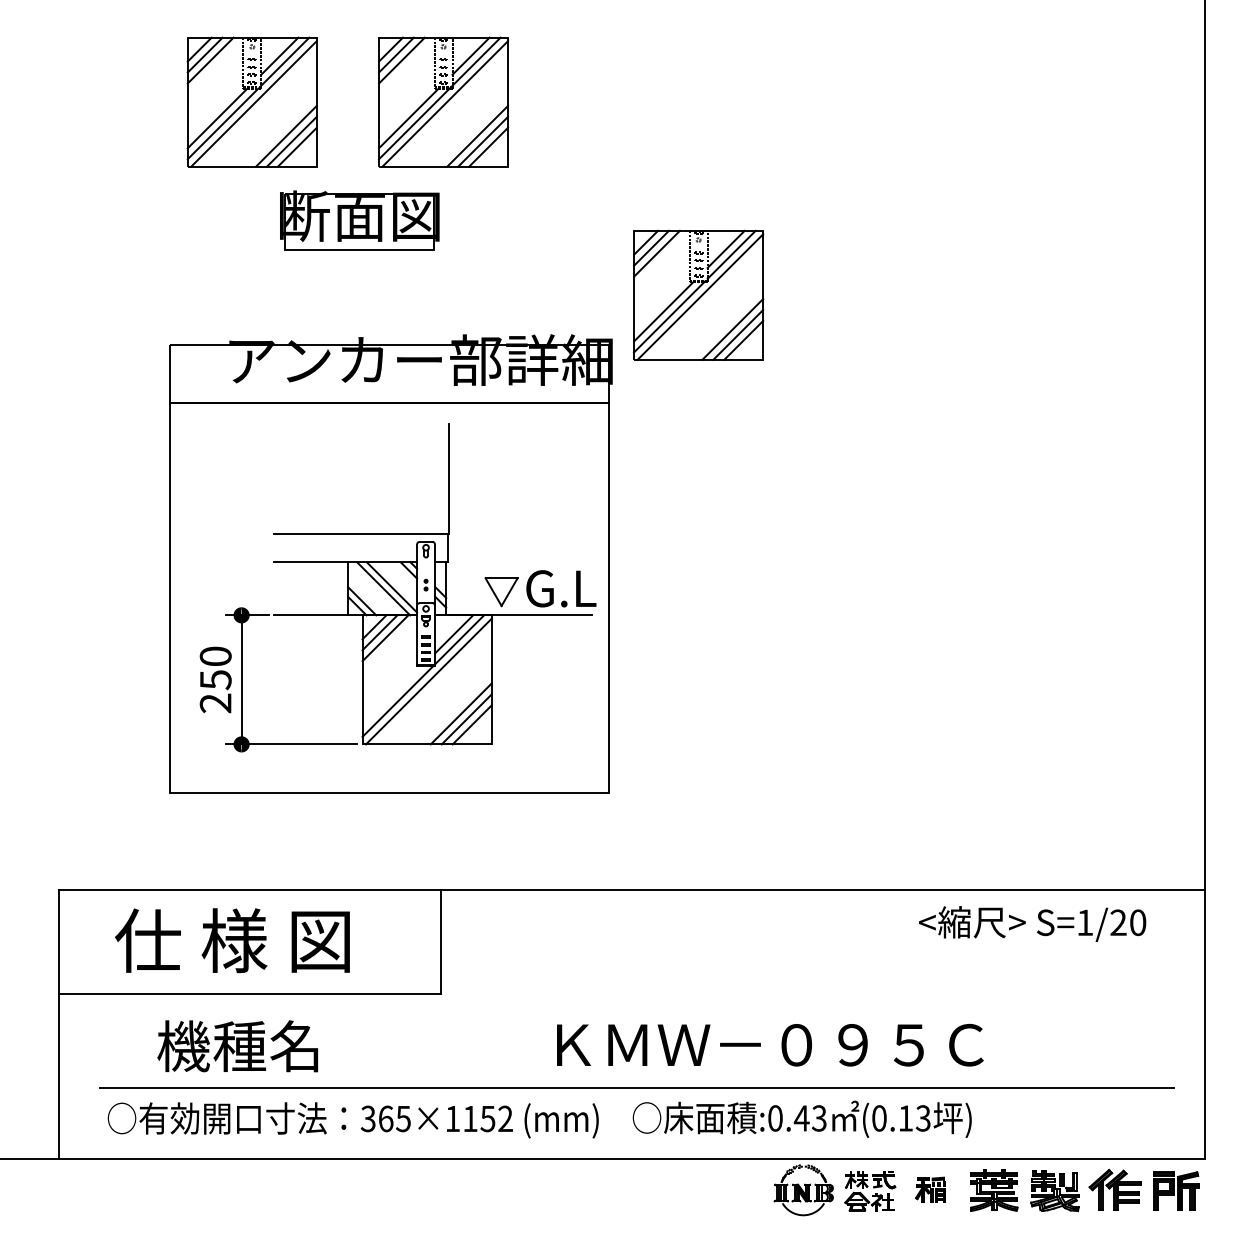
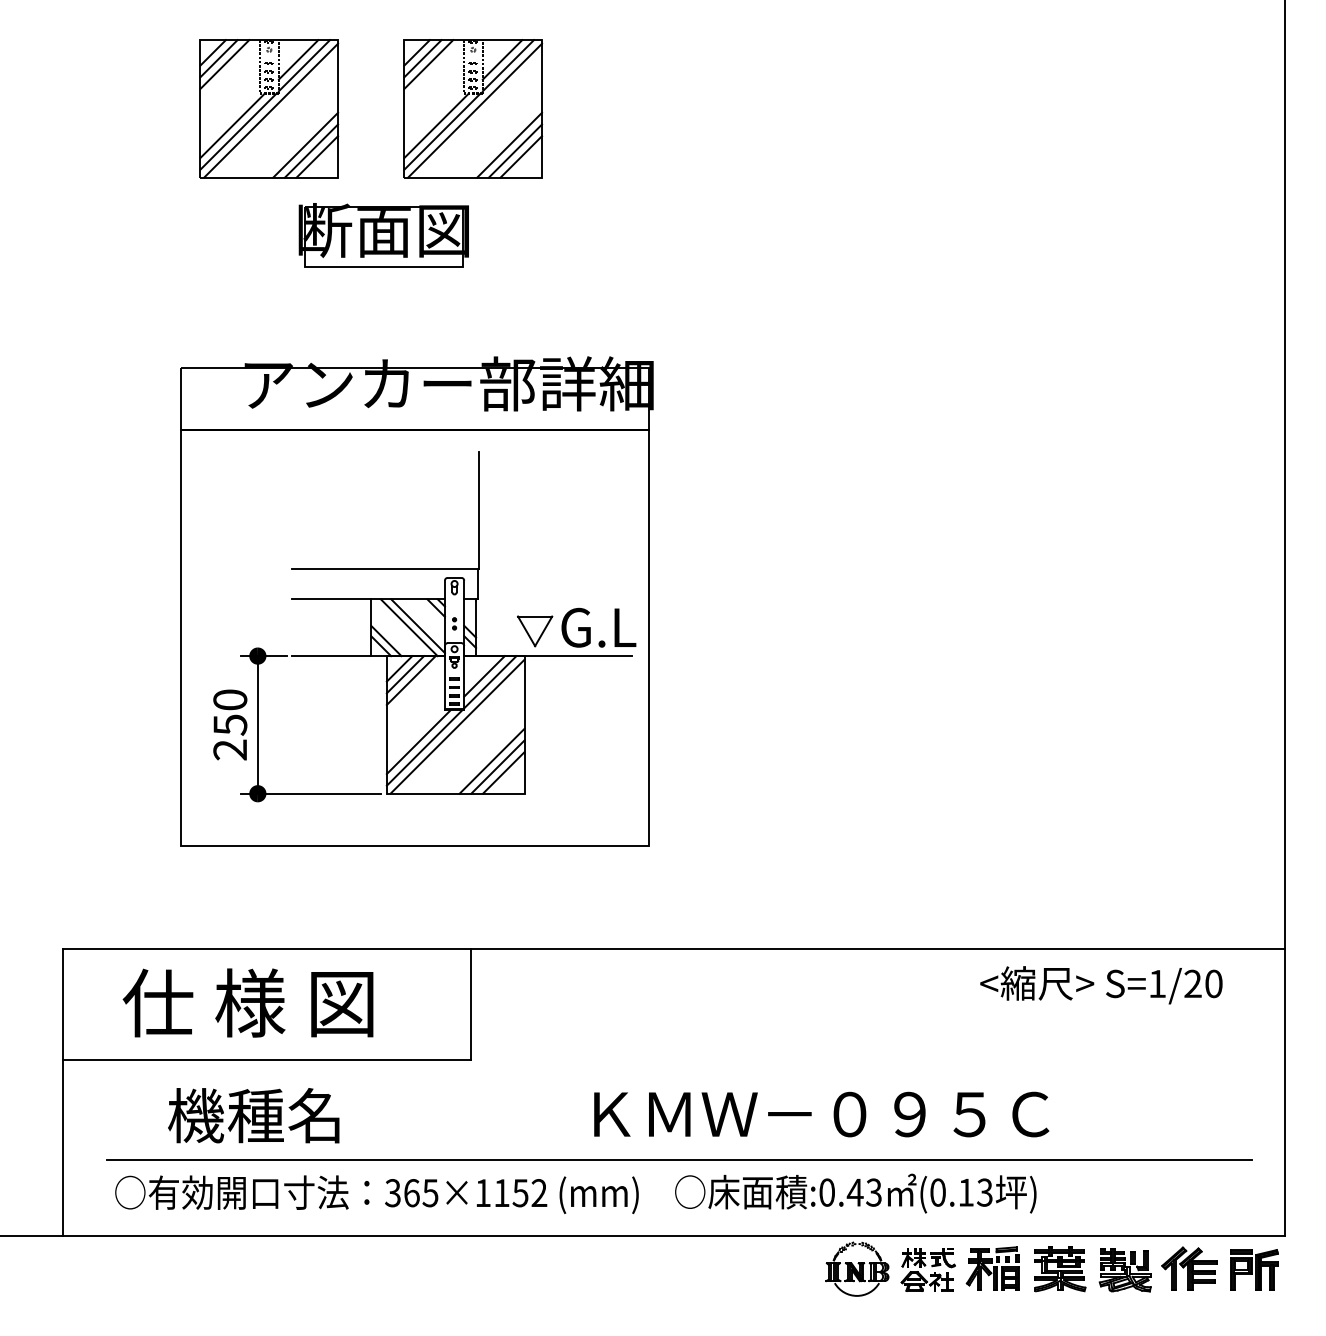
part: (698, 295) -> (745, 314), removed
line: (392, 696) -> (418, 742), added
part: (930, 1189) -> (992, 1268), size x1.67

